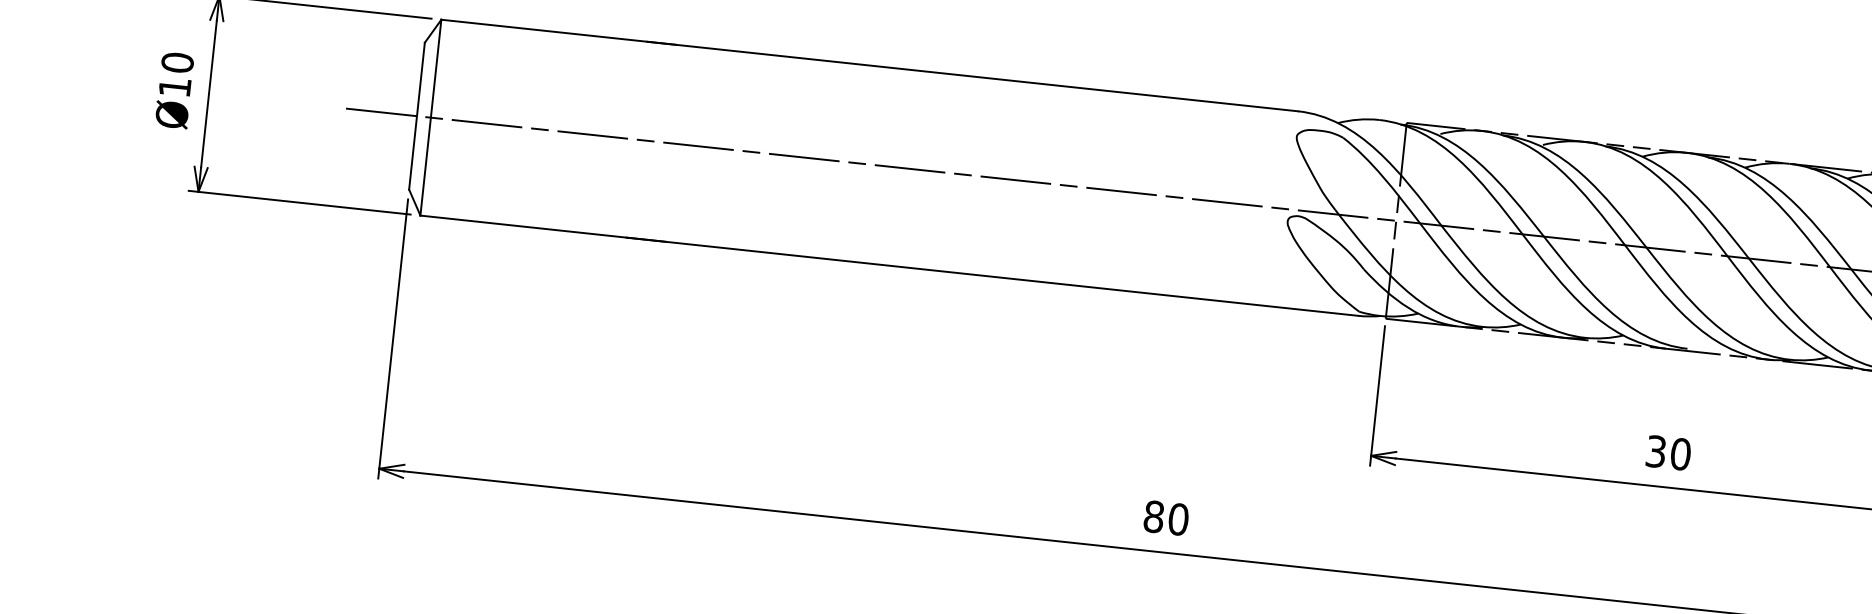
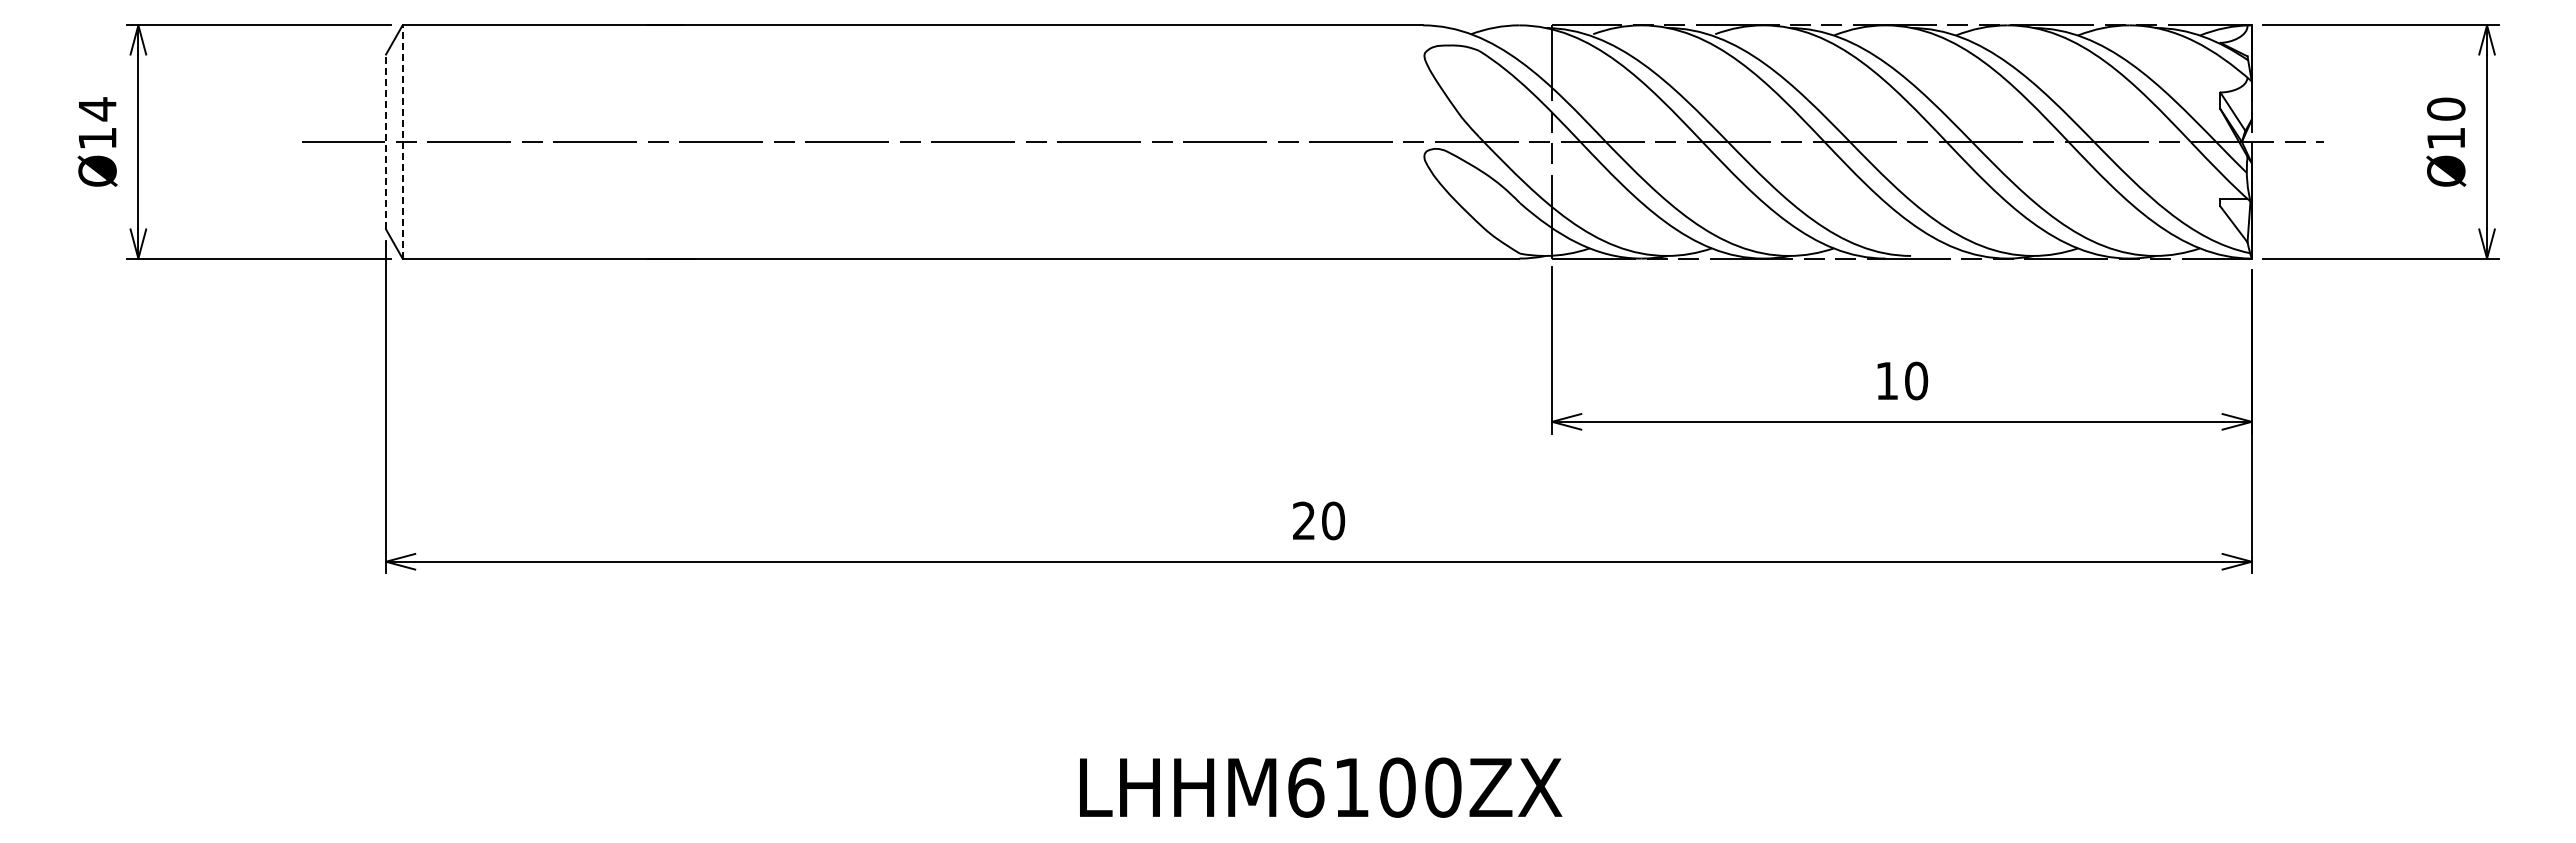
text: (177, 63) -> (97, 109), Ø10 -> Ø14
line: (417, 115) -> (386, 141), solid -> dashed
line: (430, 117) -> (402, 141), solid -> dashed
text: (1656, 451) -> (1887, 380), 30 -> 10
text: (1153, 516) -> (1303, 520), 80 -> 20

